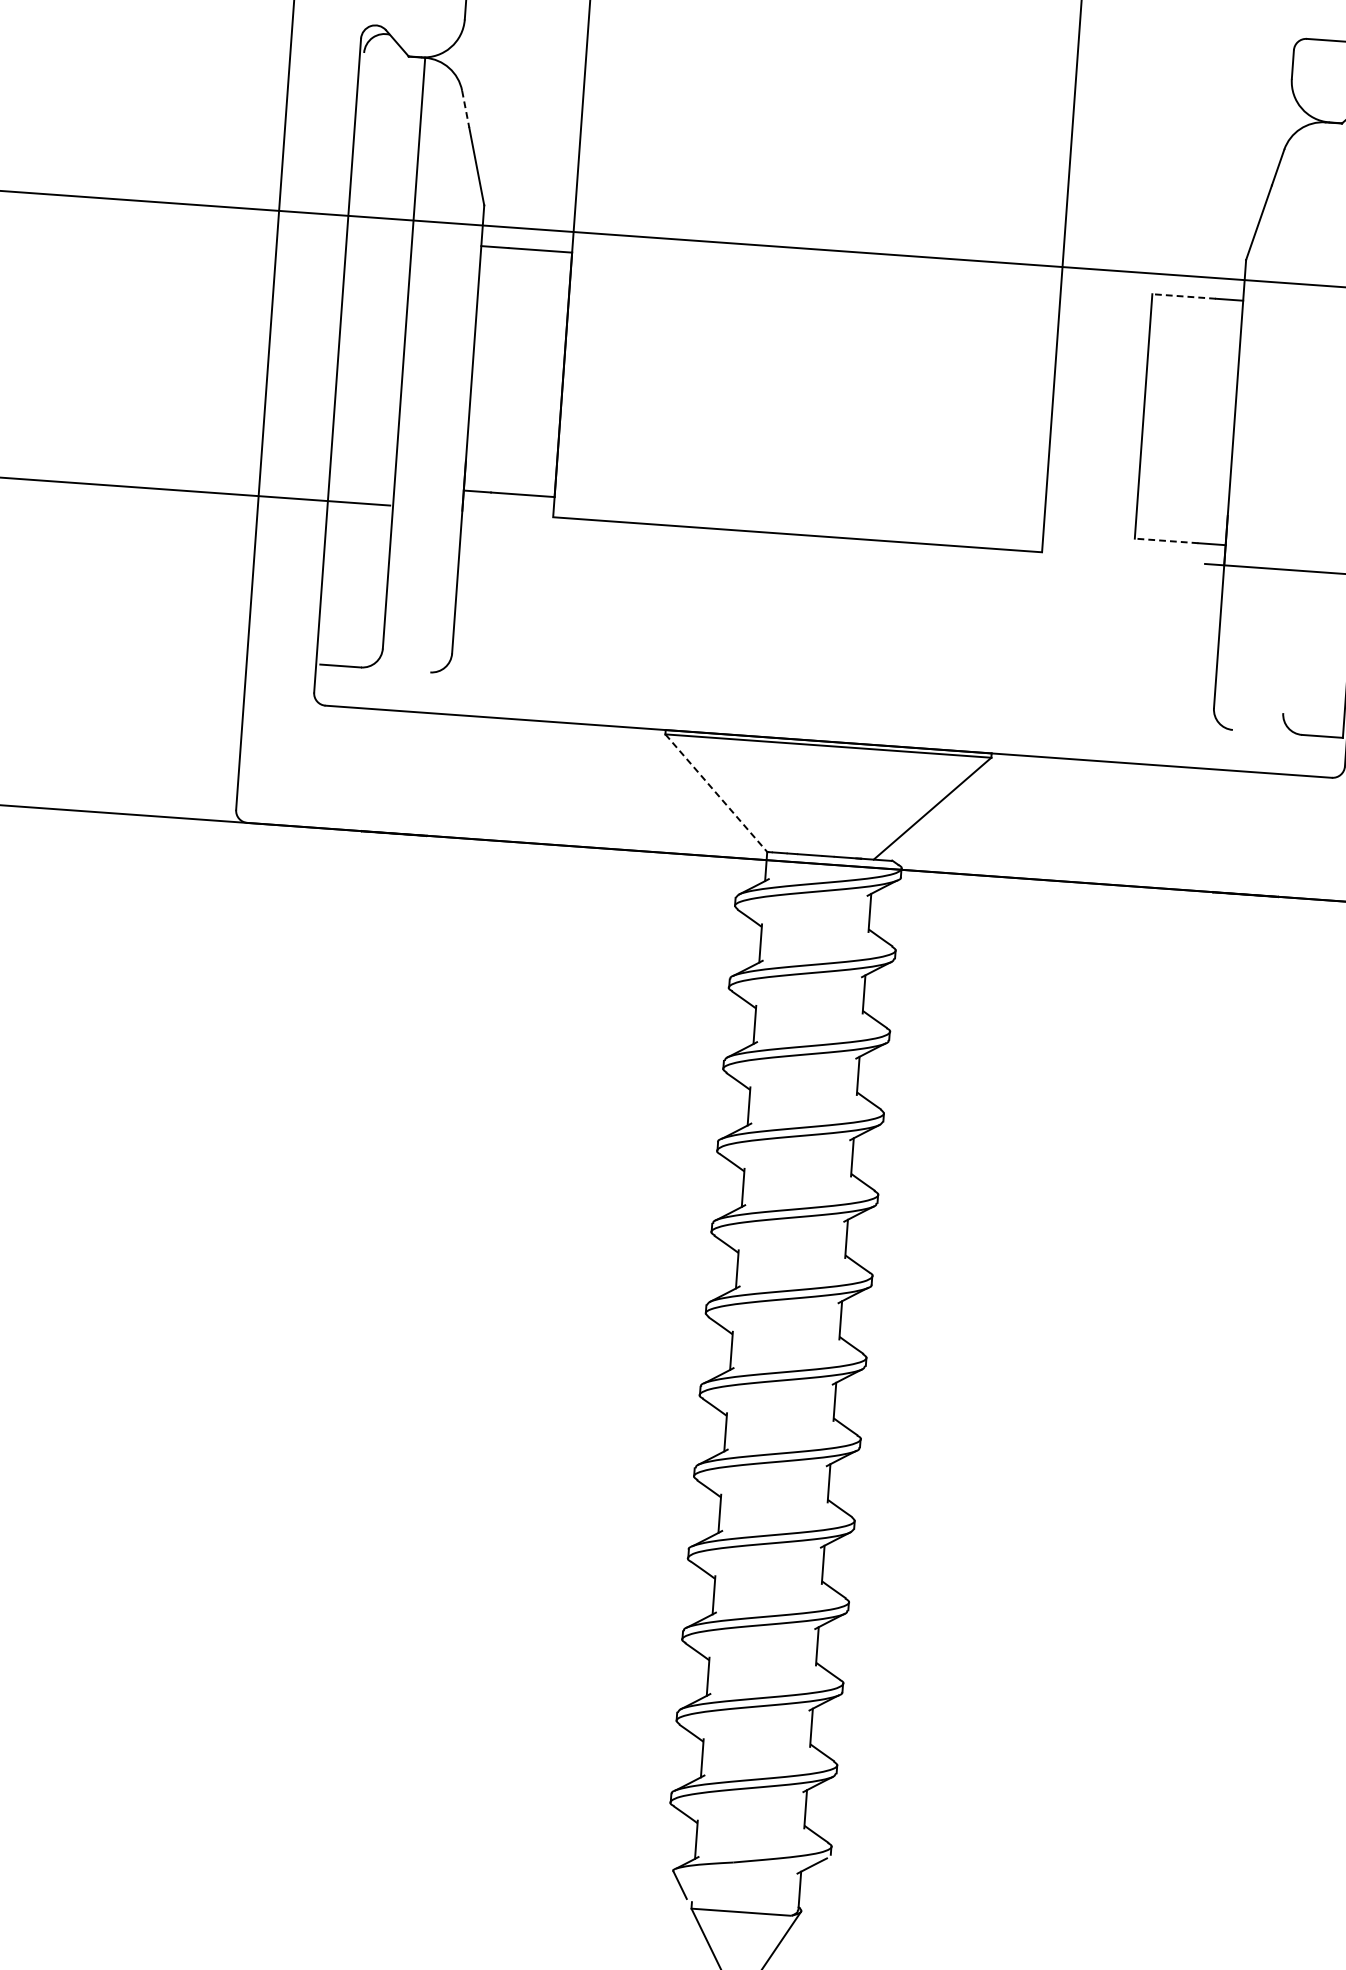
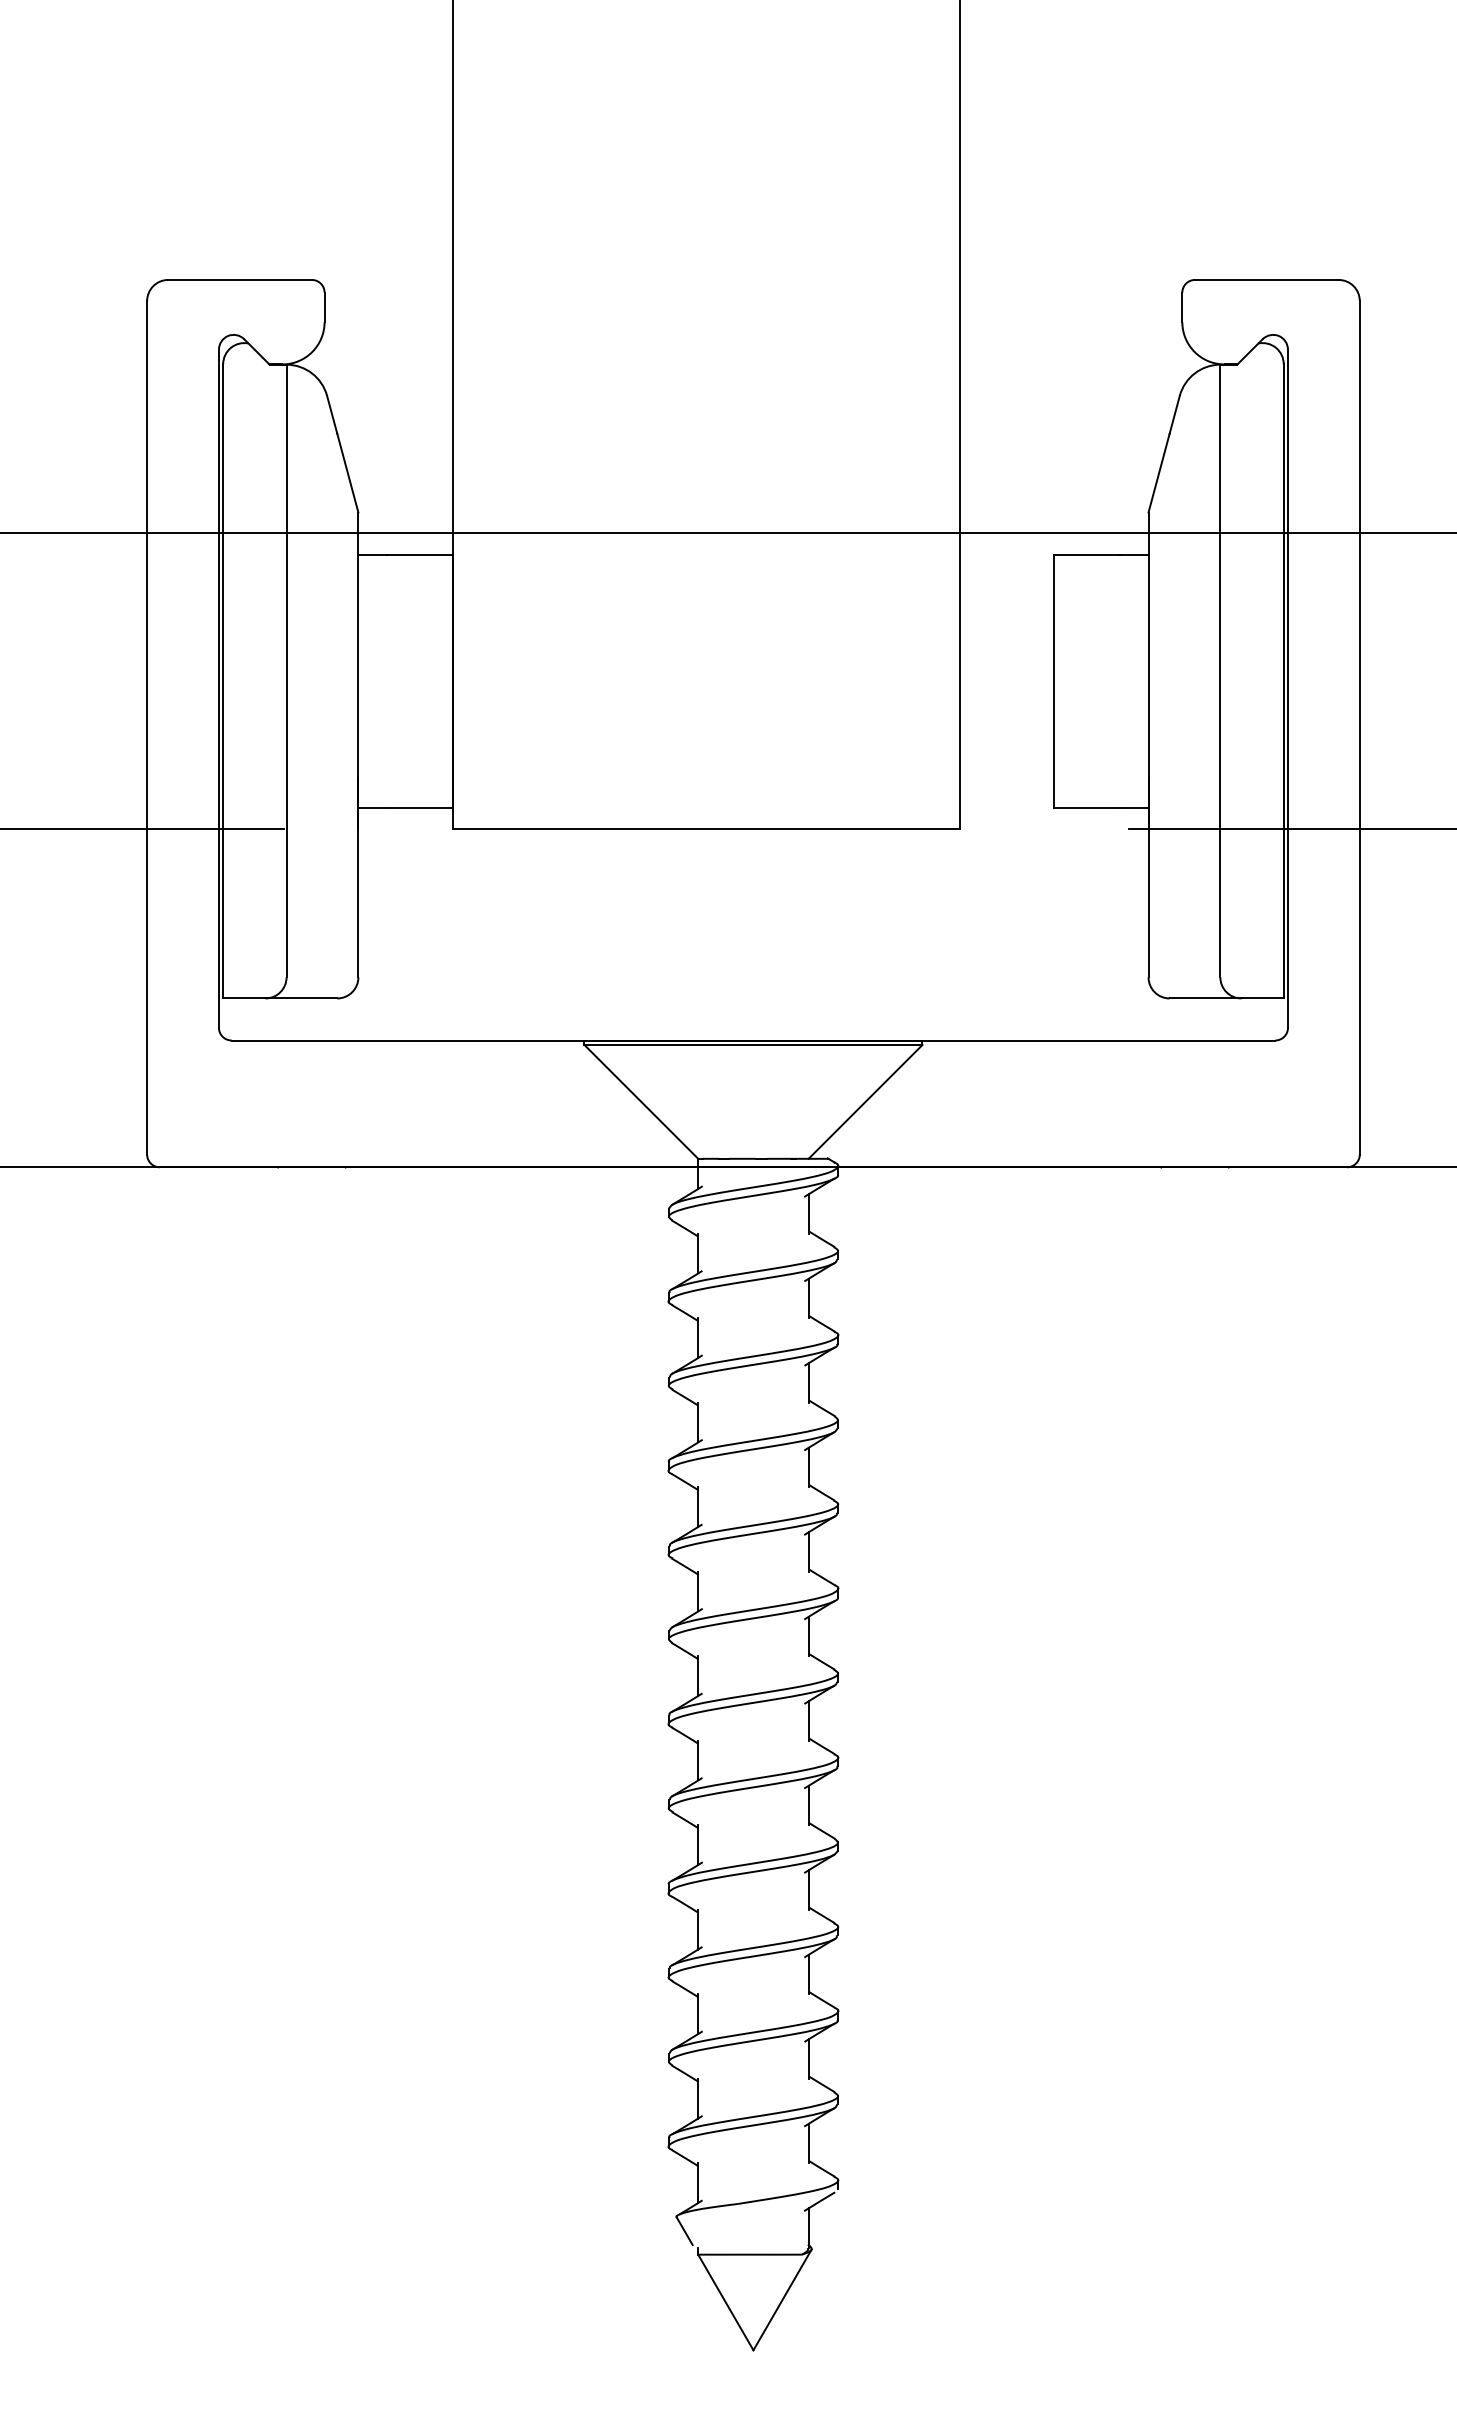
line: (466, 109) -> (332, 414), dashed -> solid
line: (1184, 296) -> (1087, 554), dashed -> solid
line: (342, 358) -> (223, 681), added
line: (1304, 417) -> (1220, 670), added
line: (1166, 541) -> (1087, 808), dashed -> solid
line: (395, 670) -> (301, 998), added
line: (1267, 732) -> (1205, 998), added
line: (716, 793) -> (641, 1102), dashed -> solid

